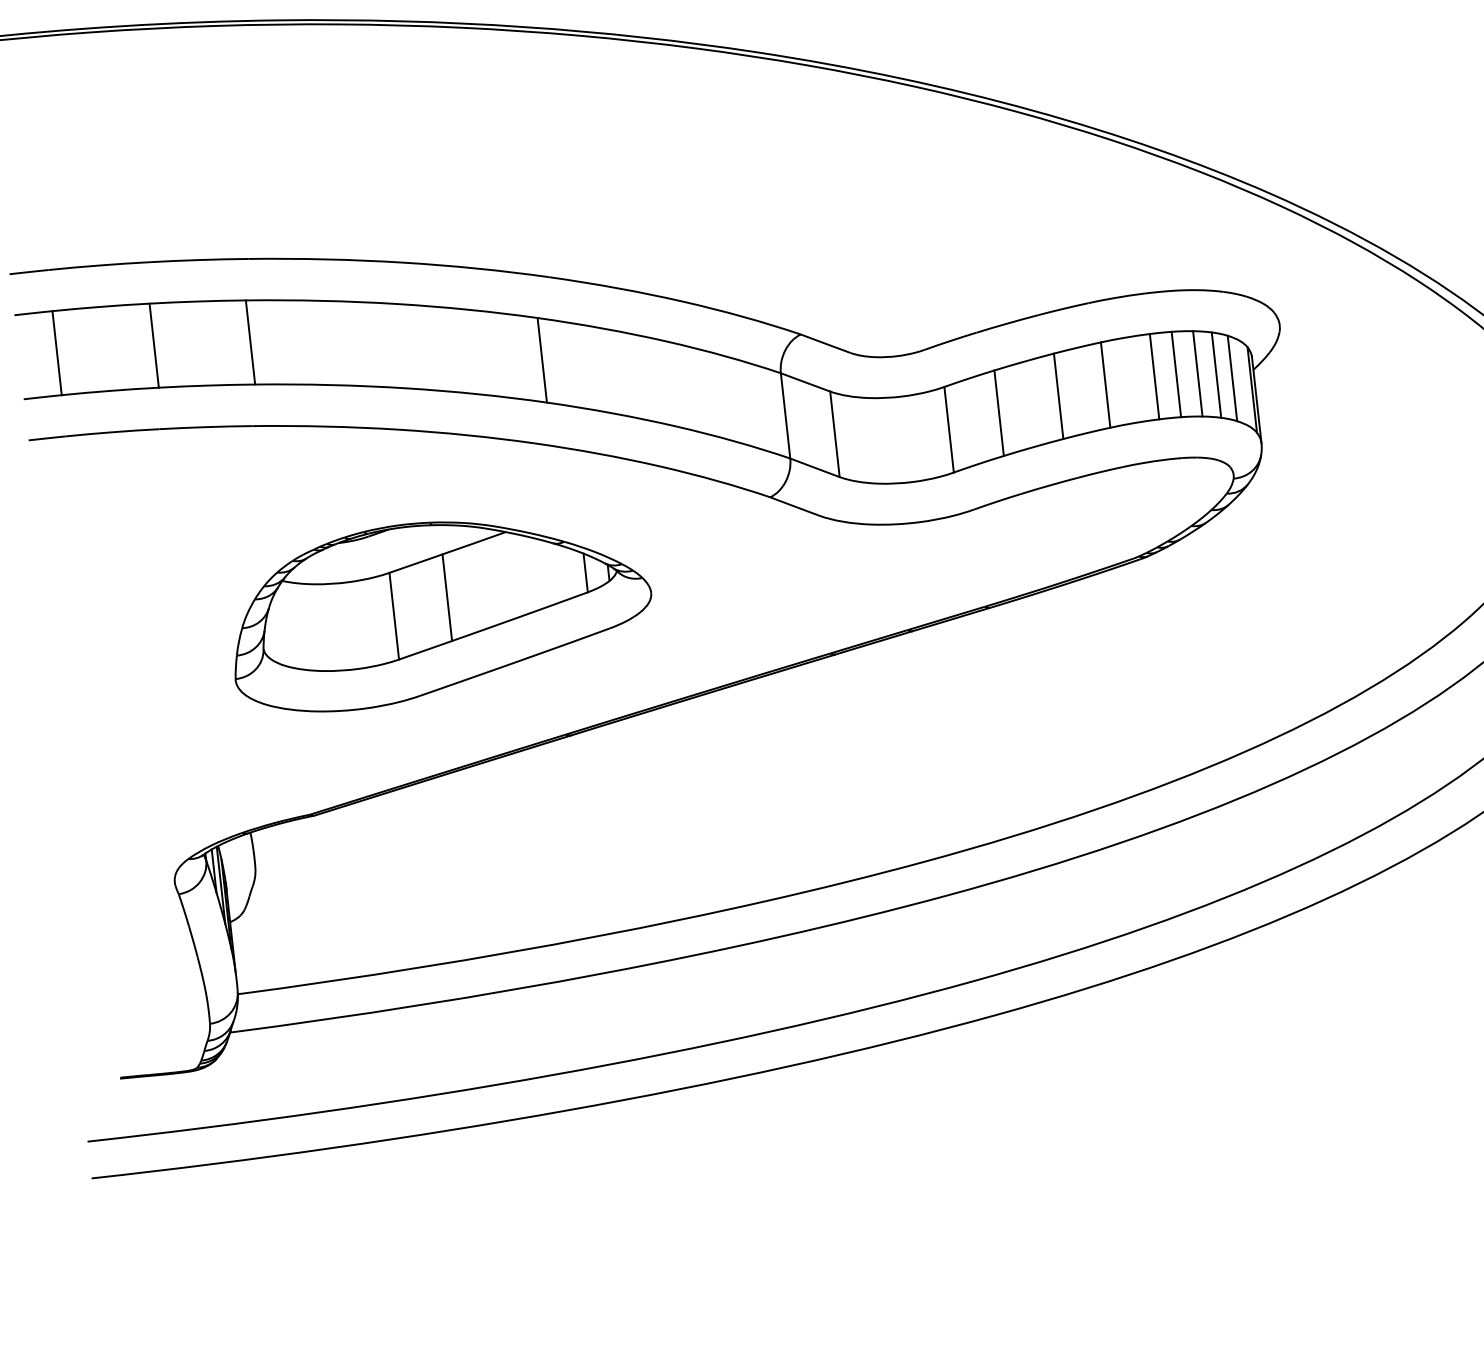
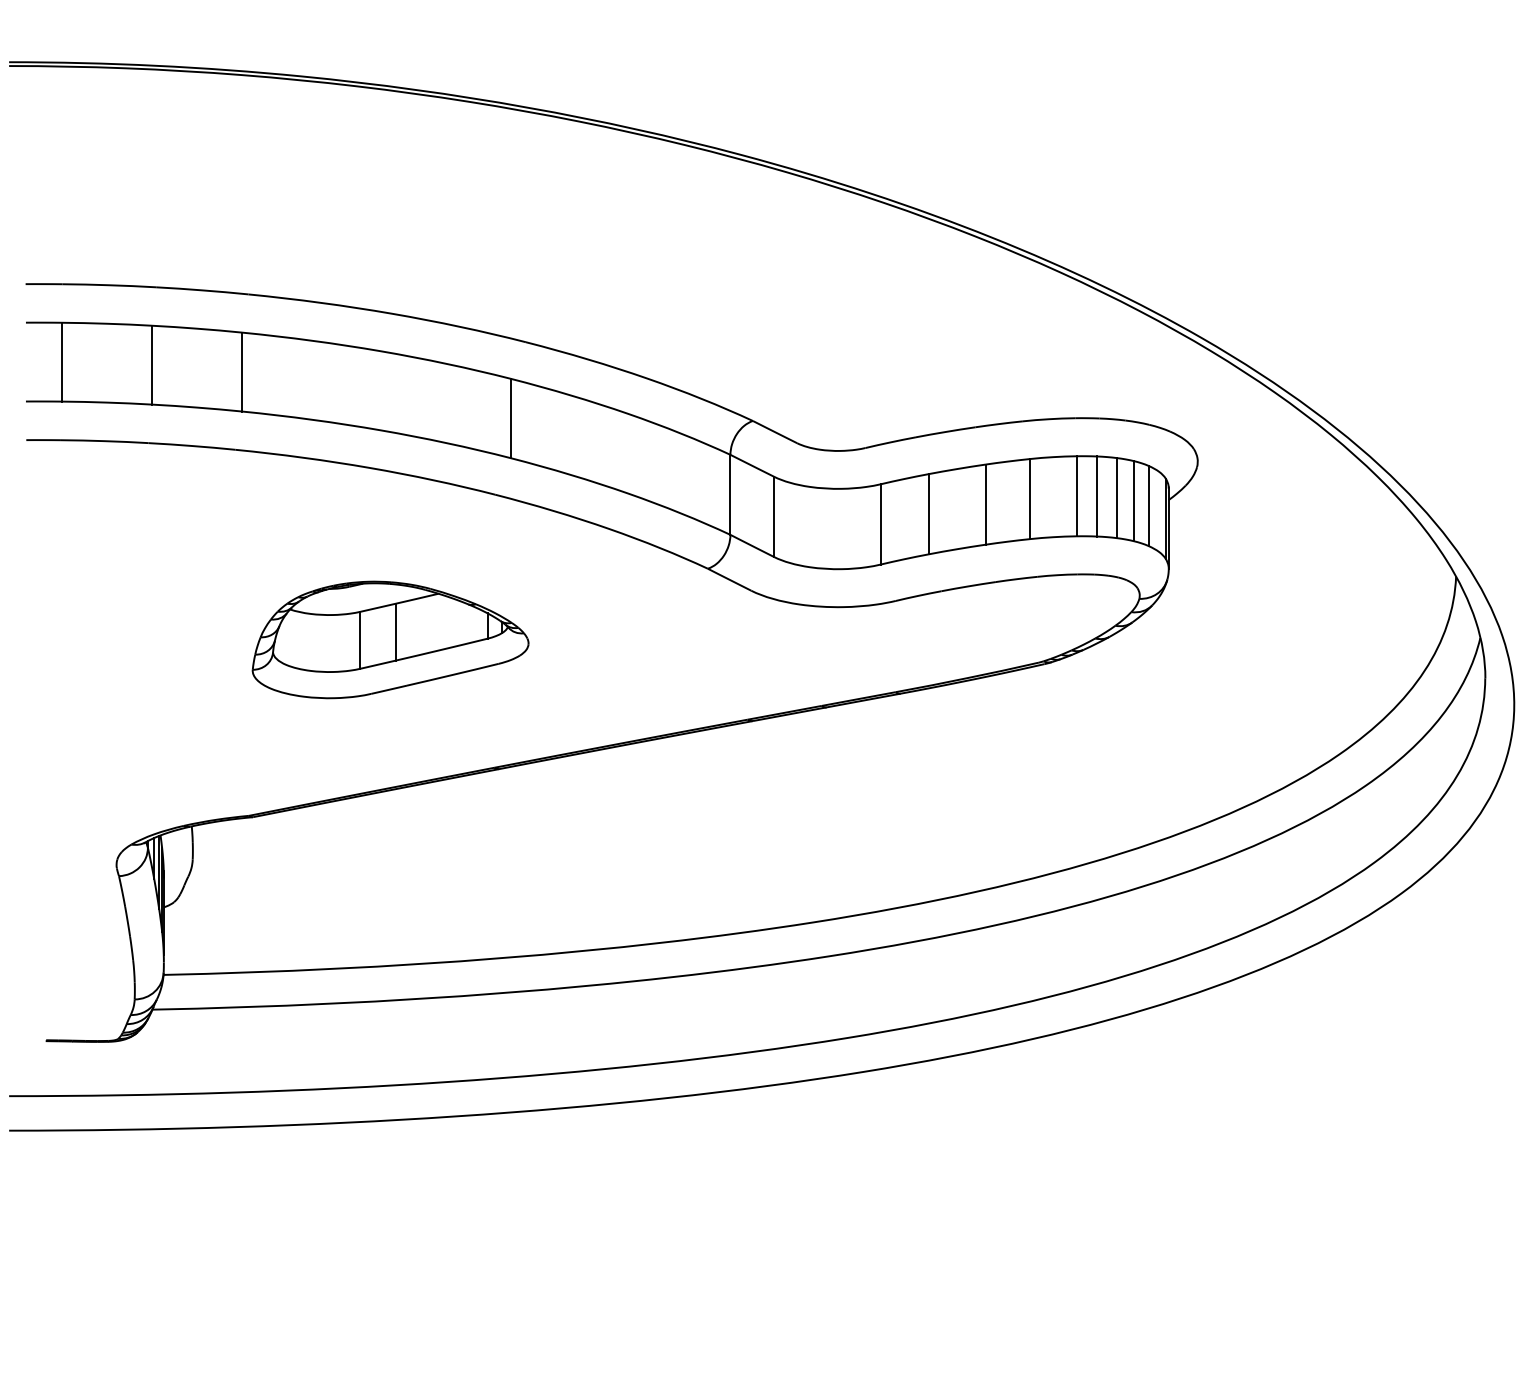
part: (440, 610) -> (390, 639), size x0.7

